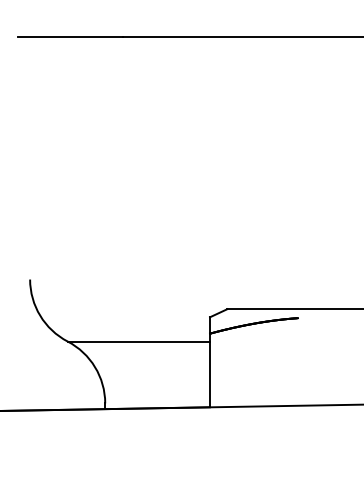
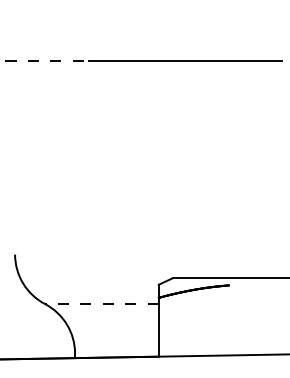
line: (70, 36) -> (47, 60), solid -> dashed
line: (138, 341) -> (101, 304), solid -> dashed

